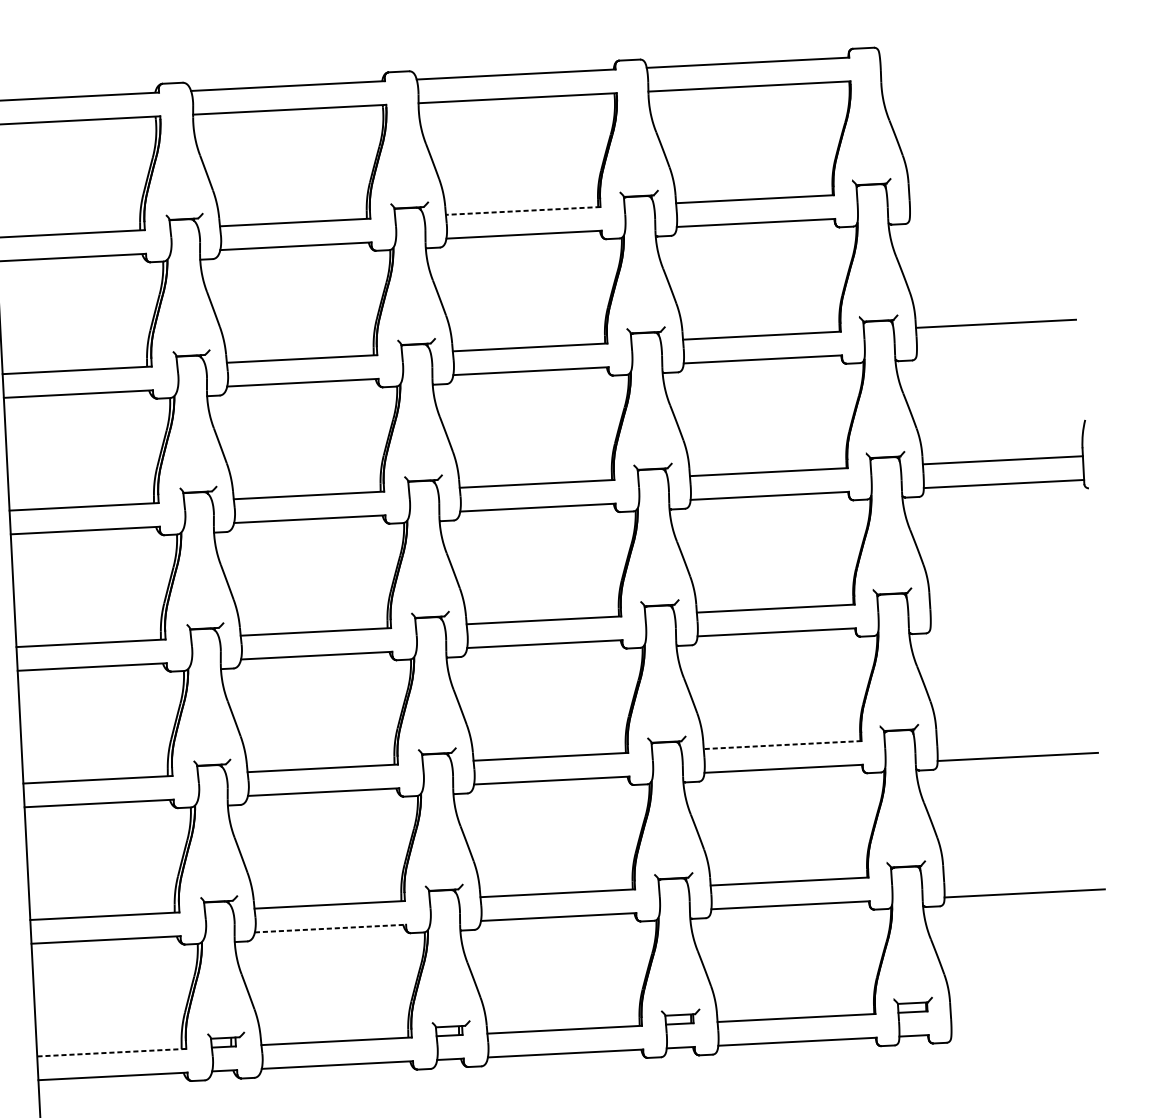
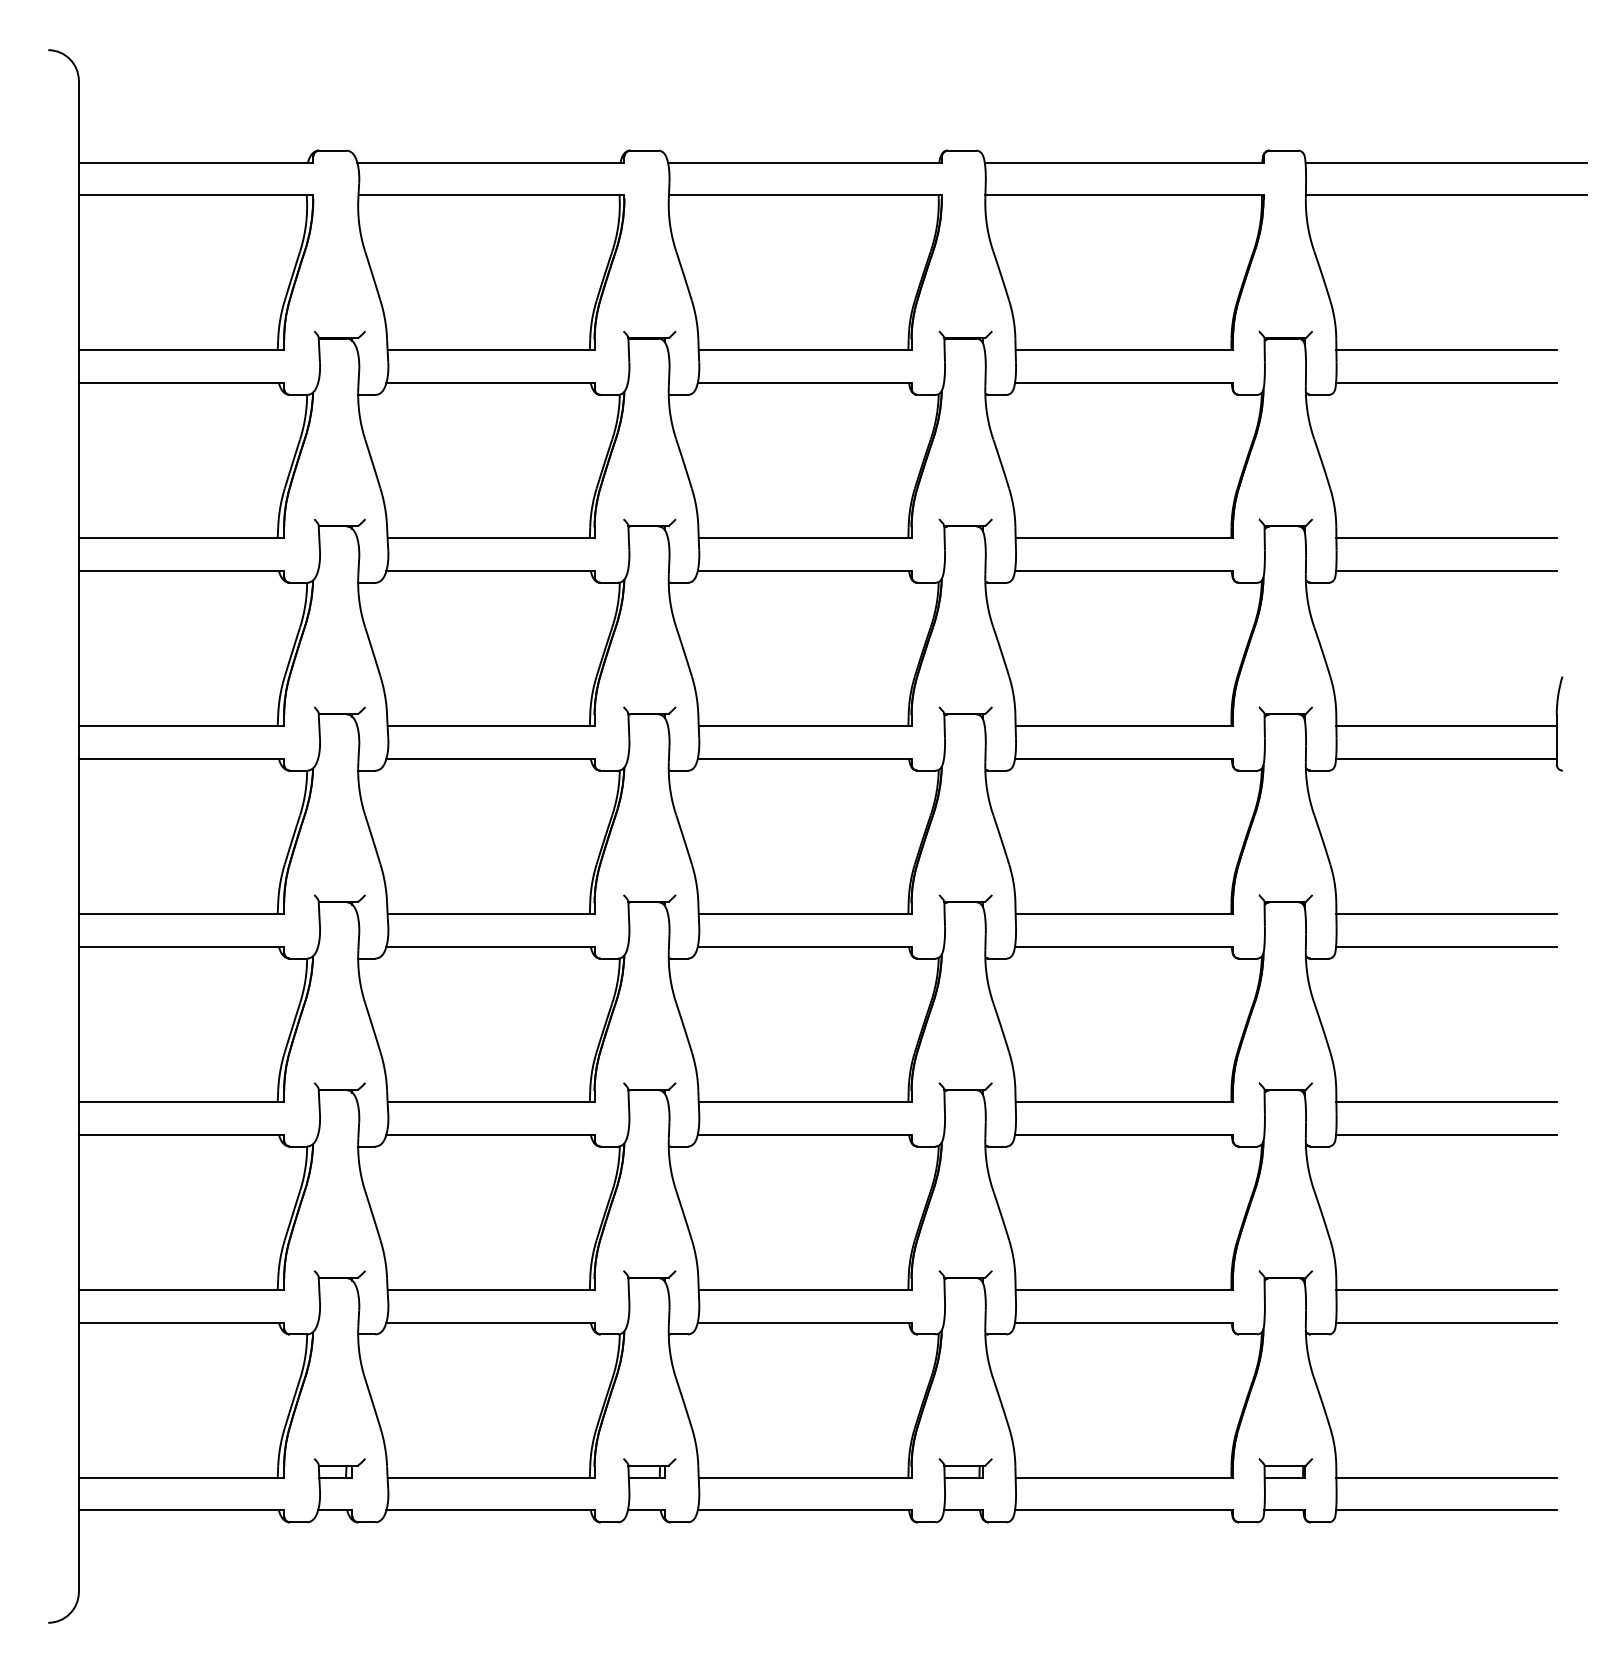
line: (982, 50) -> (1446, 162), added
line: (983, 74) -> (1446, 195), added
line: (989, 187) -> (1446, 350), added
line: (522, 211) -> (804, 350), dashed -> solid
line: (990, 211) -> (1446, 383), added
line: (997, 347) -> (1446, 570), added
line: (1009, 597) -> (1446, 914), added
line: (1010, 620) -> (1446, 946), added
line: (1016, 733) -> (1446, 1102), added
line: (782, 745) -> (1124, 1102), dashed -> solid
line: (1023, 869) -> (1446, 1289), added
line: (331, 928) -> (491, 1322), dashed -> solid
line: (1030, 1005) -> (1446, 1477), added
line: (1031, 1029) -> (1446, 1510), added
line: (111, 1052) -> (181, 1477), dashed -> solid

